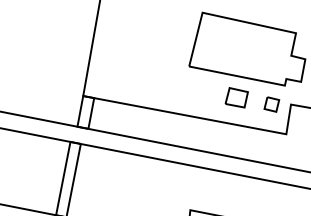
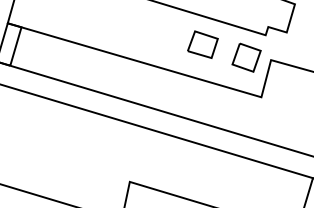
part: (271, 104) -> (246, 57), size x1.43

